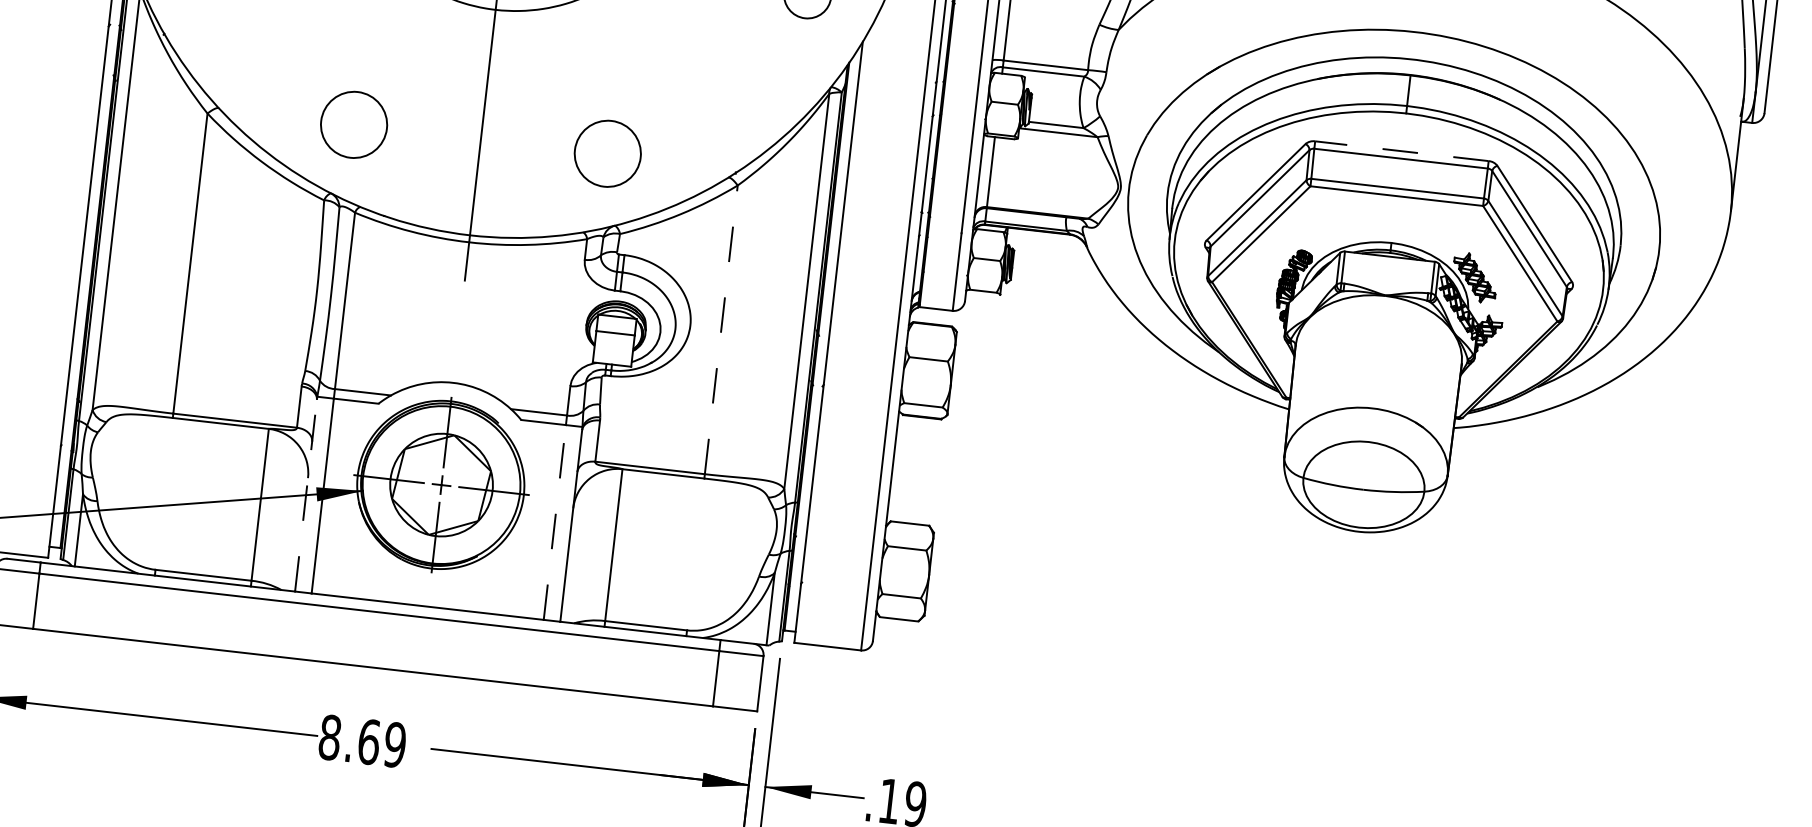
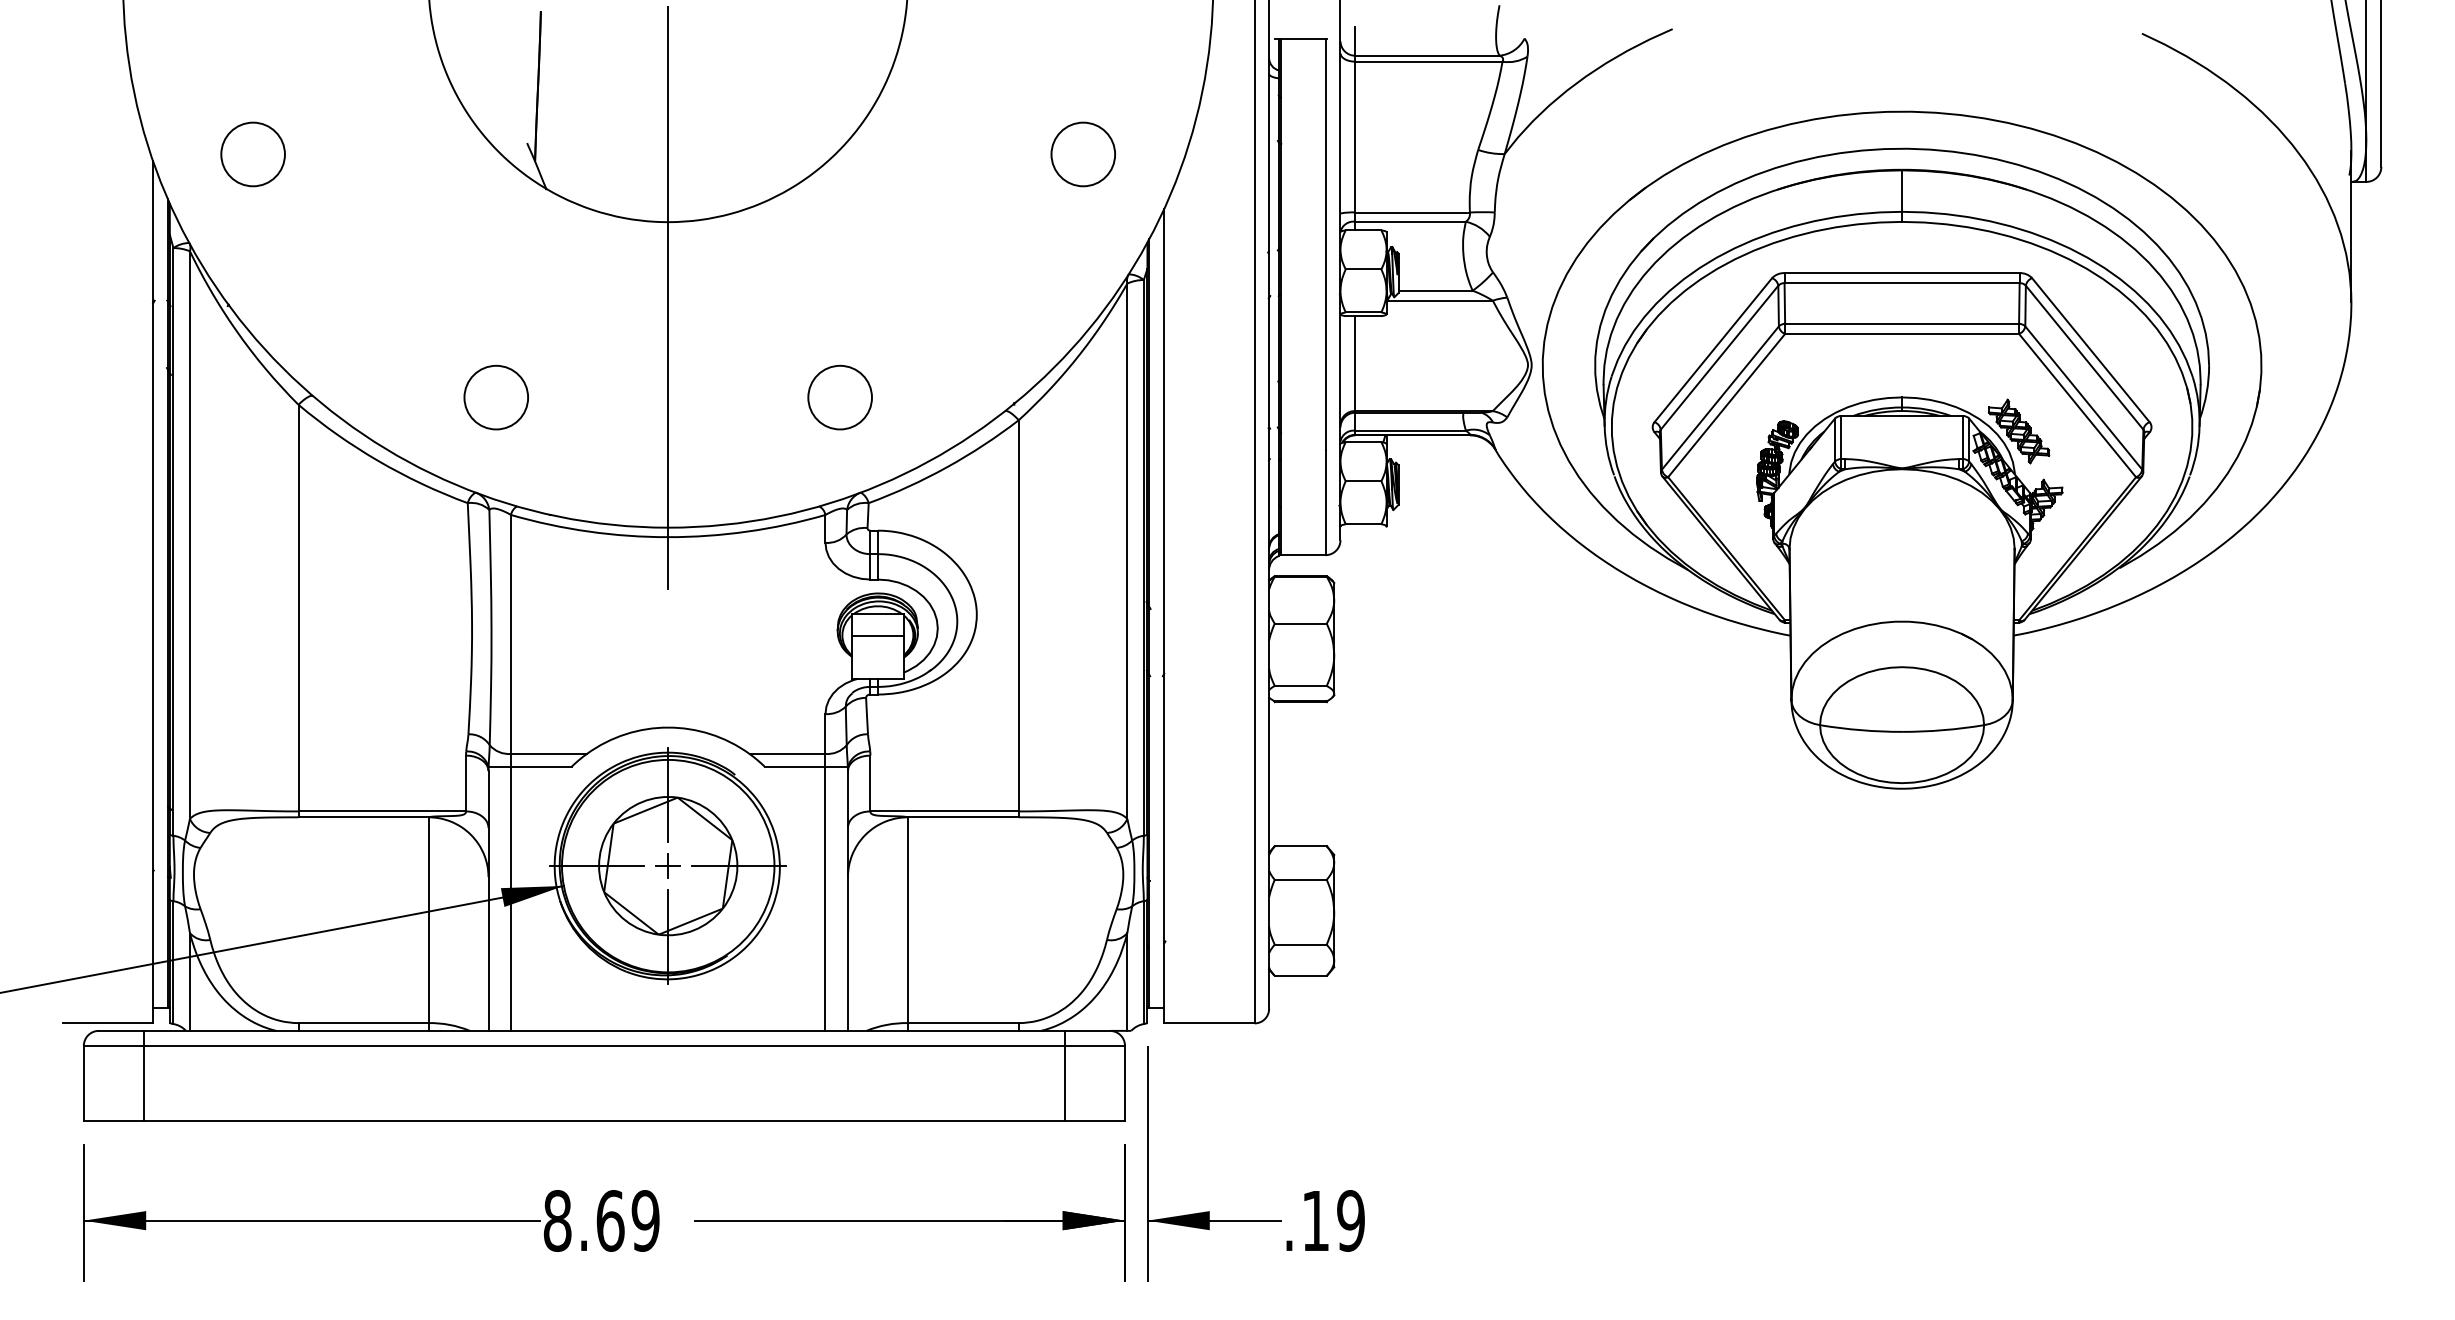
circle: (354, 124) -> (496, 397), size x0.71
line: (1402, 151) -> (1902, 273), dashed -> solid
circle: (607, 153) -> (839, 397), size x0.71
line: (721, 329) -> (1018, 615), dashed -> solid
line: (306, 495) -> (488, 900), dashed -> solid
line: (554, 522) -> (825, 898), dashed -> solid

